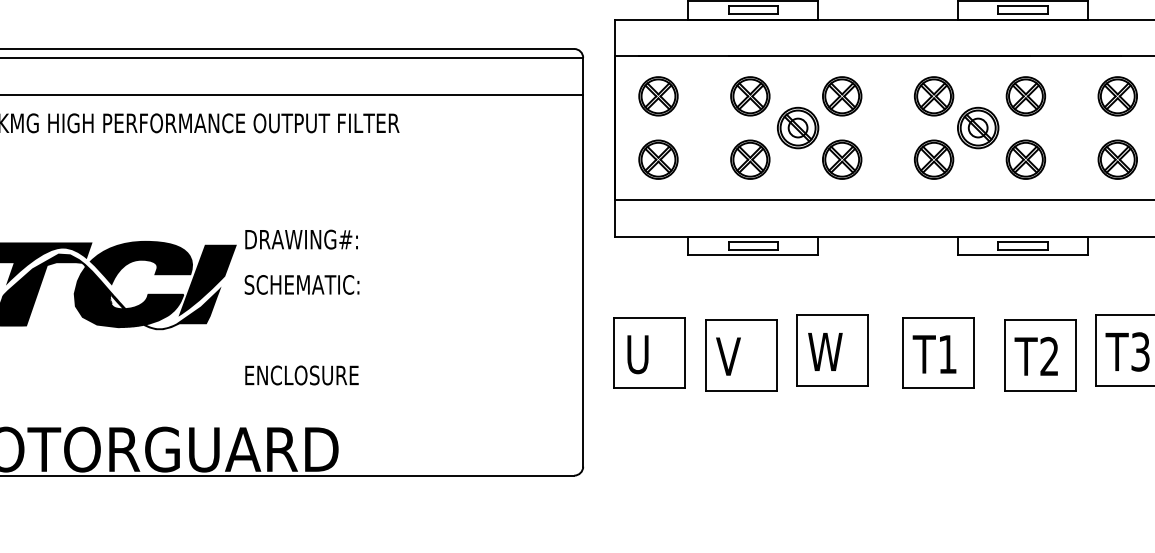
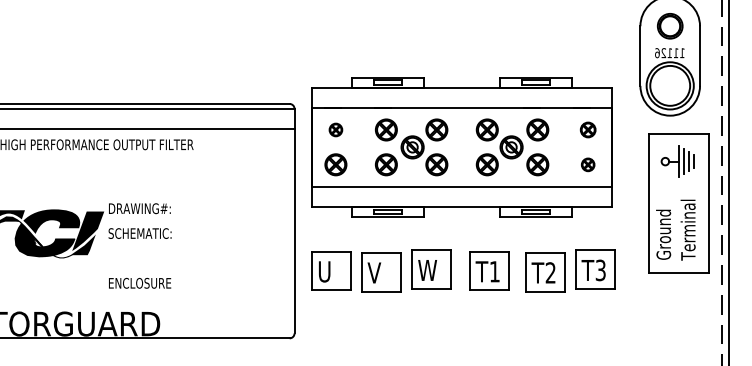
part: (657, 95) -> (335, 129), size x0.6
part: (1116, 95) -> (587, 129), size x0.7
part: (1116, 159) -> (587, 164), size x0.6

